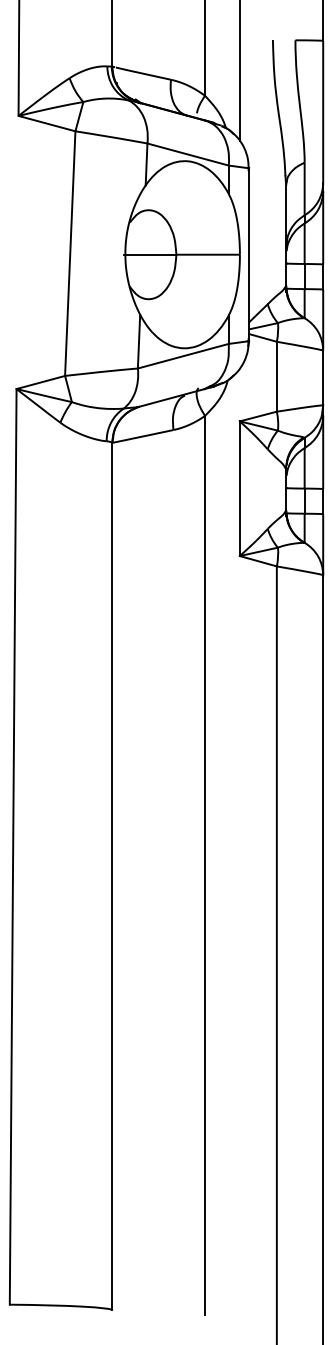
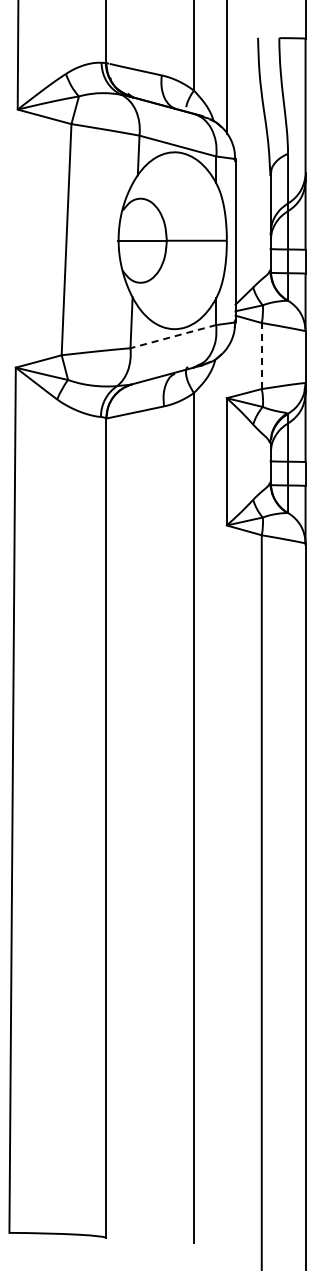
line: (182, 356) -> (172, 336), solid -> dashed
line: (276, 376) -> (261, 355), solid -> dashed

